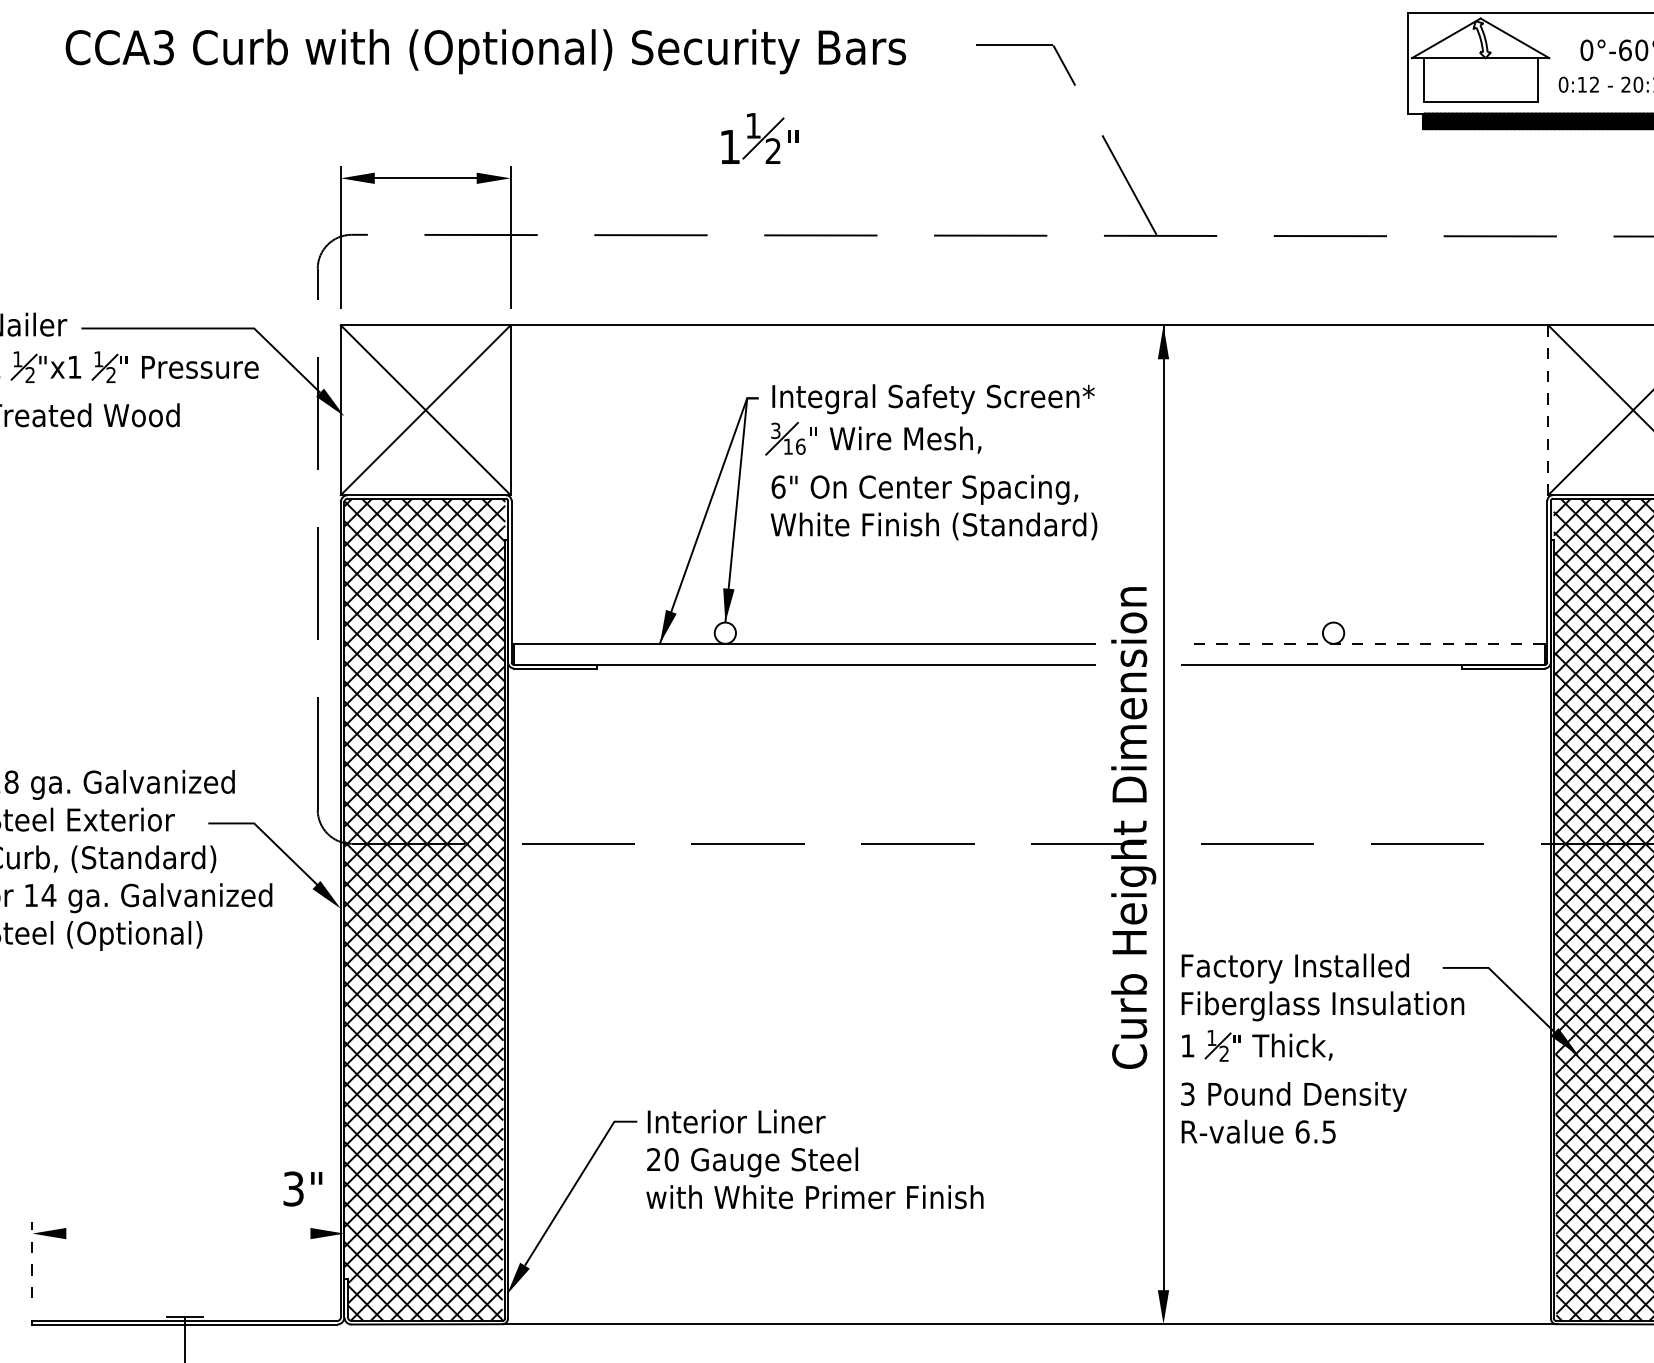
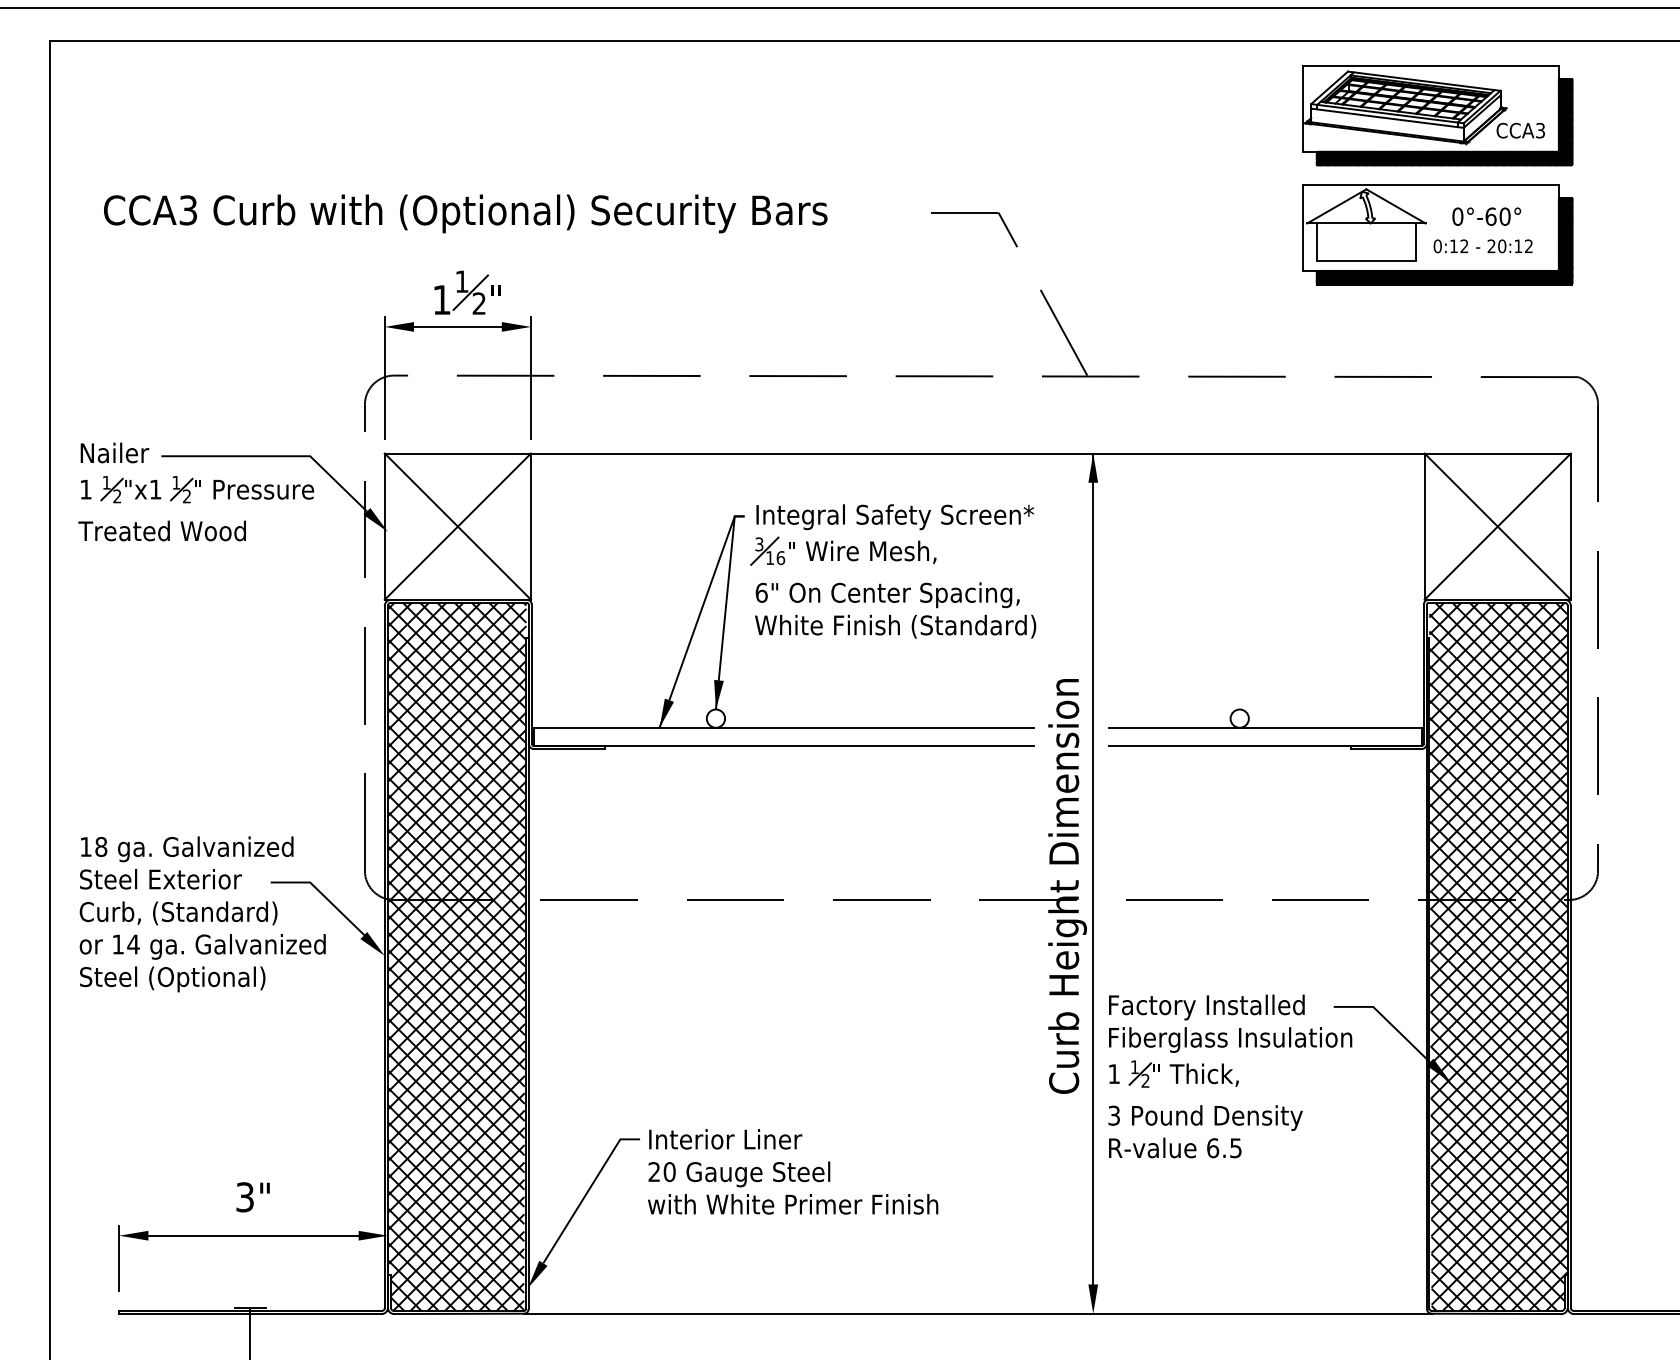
text: (485, 51) -> (465, 213), moved
part: (759, 138) -> (467, 292), moved
line: (1548, 410) -> (1424, 526), dashed -> solid
line: (1362, 643) -> (1264, 727), dashed -> solid
text: (302, 1189) -> (252, 1197), moved
line: (188, 1233) -> (253, 1235), added
line: (32, 1260) -> (119, 1258), dashed -> solid

